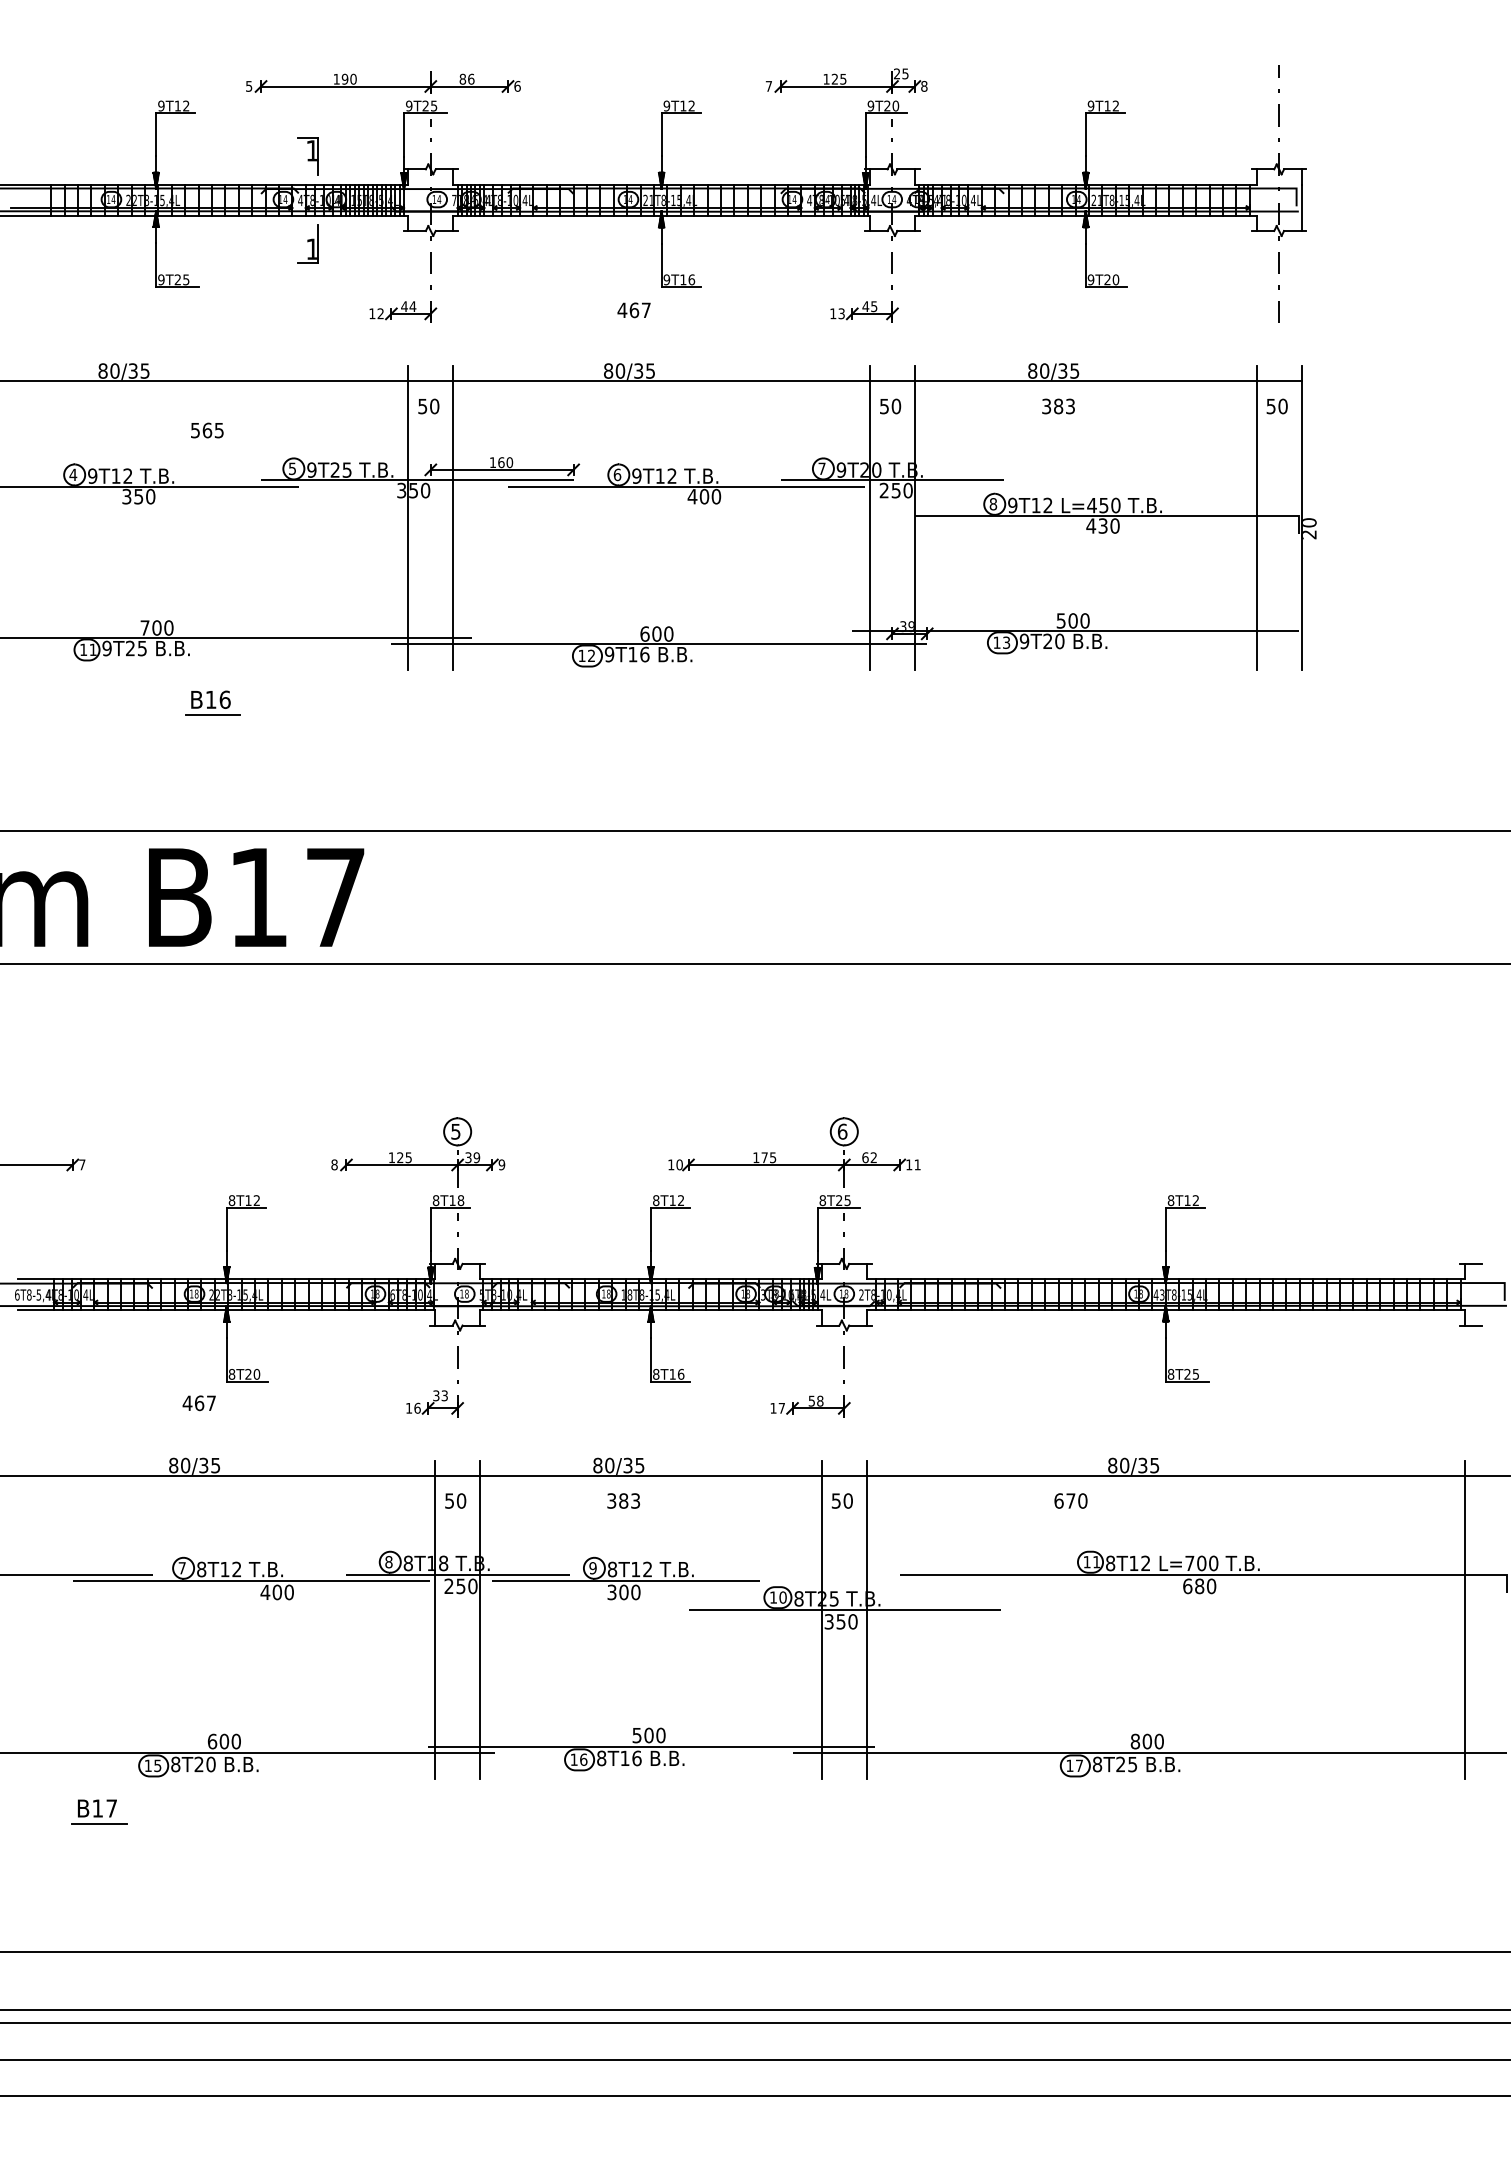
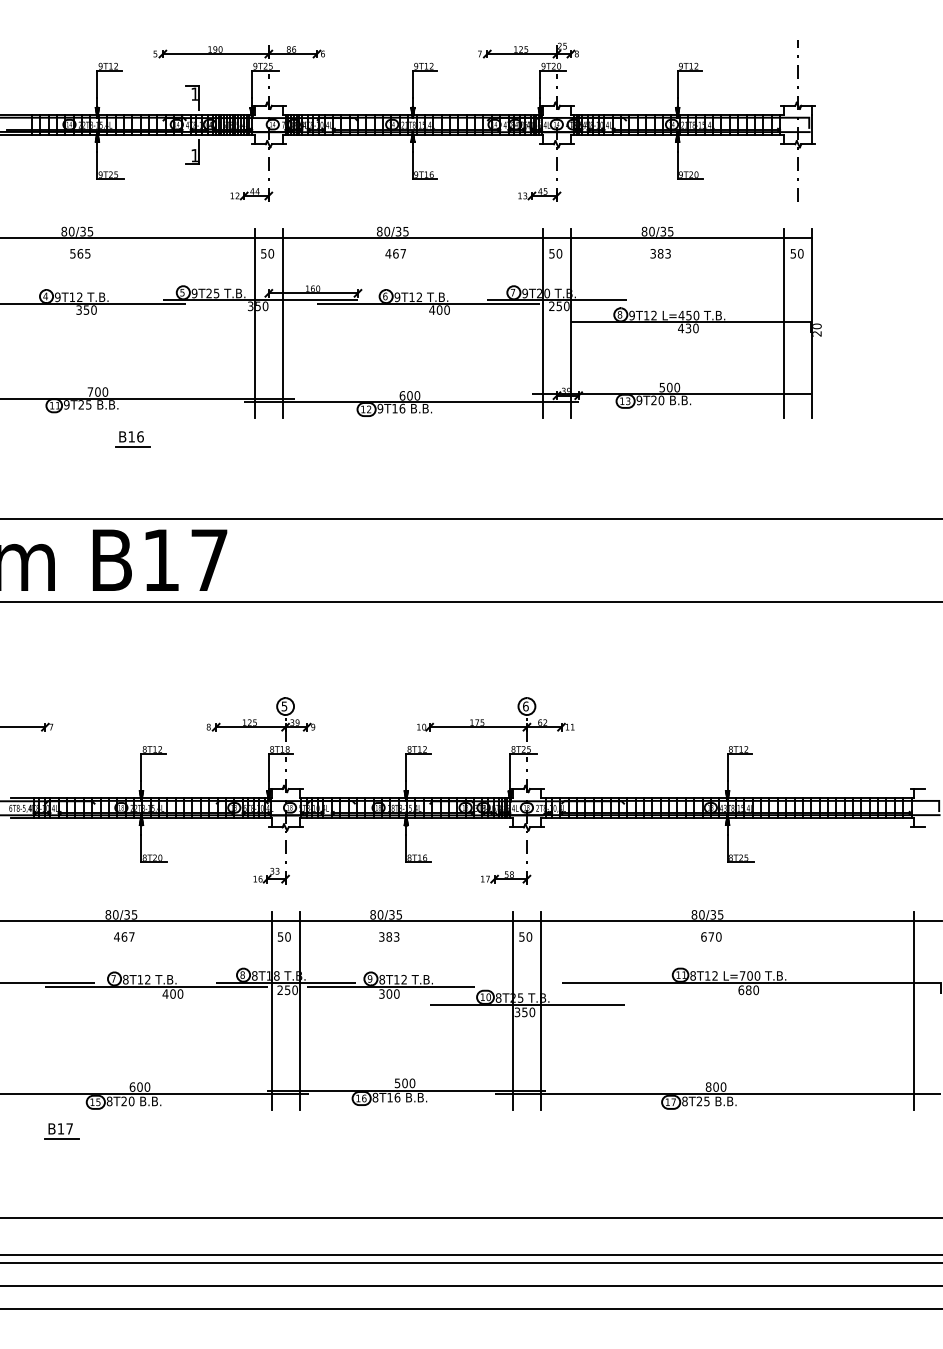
text: (633, 309) -> (395, 253), moved
text: (207, 430) -> (80, 253), moved
text: (199, 1402) -> (124, 936), moved
text: (1071, 1500) -> (711, 936), moved

